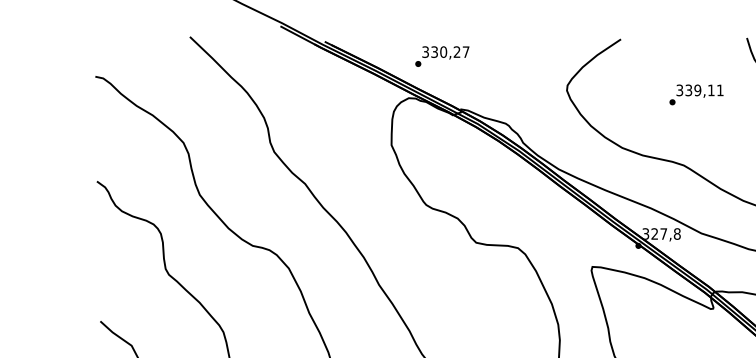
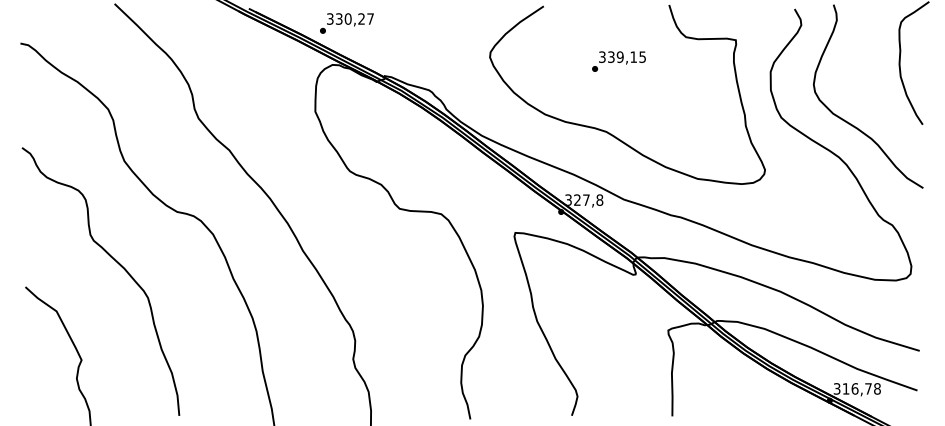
text: (441, 56) -> (346, 23), moved
text: (720, 89) -> (642, 56), 339,11 -> 339,15

